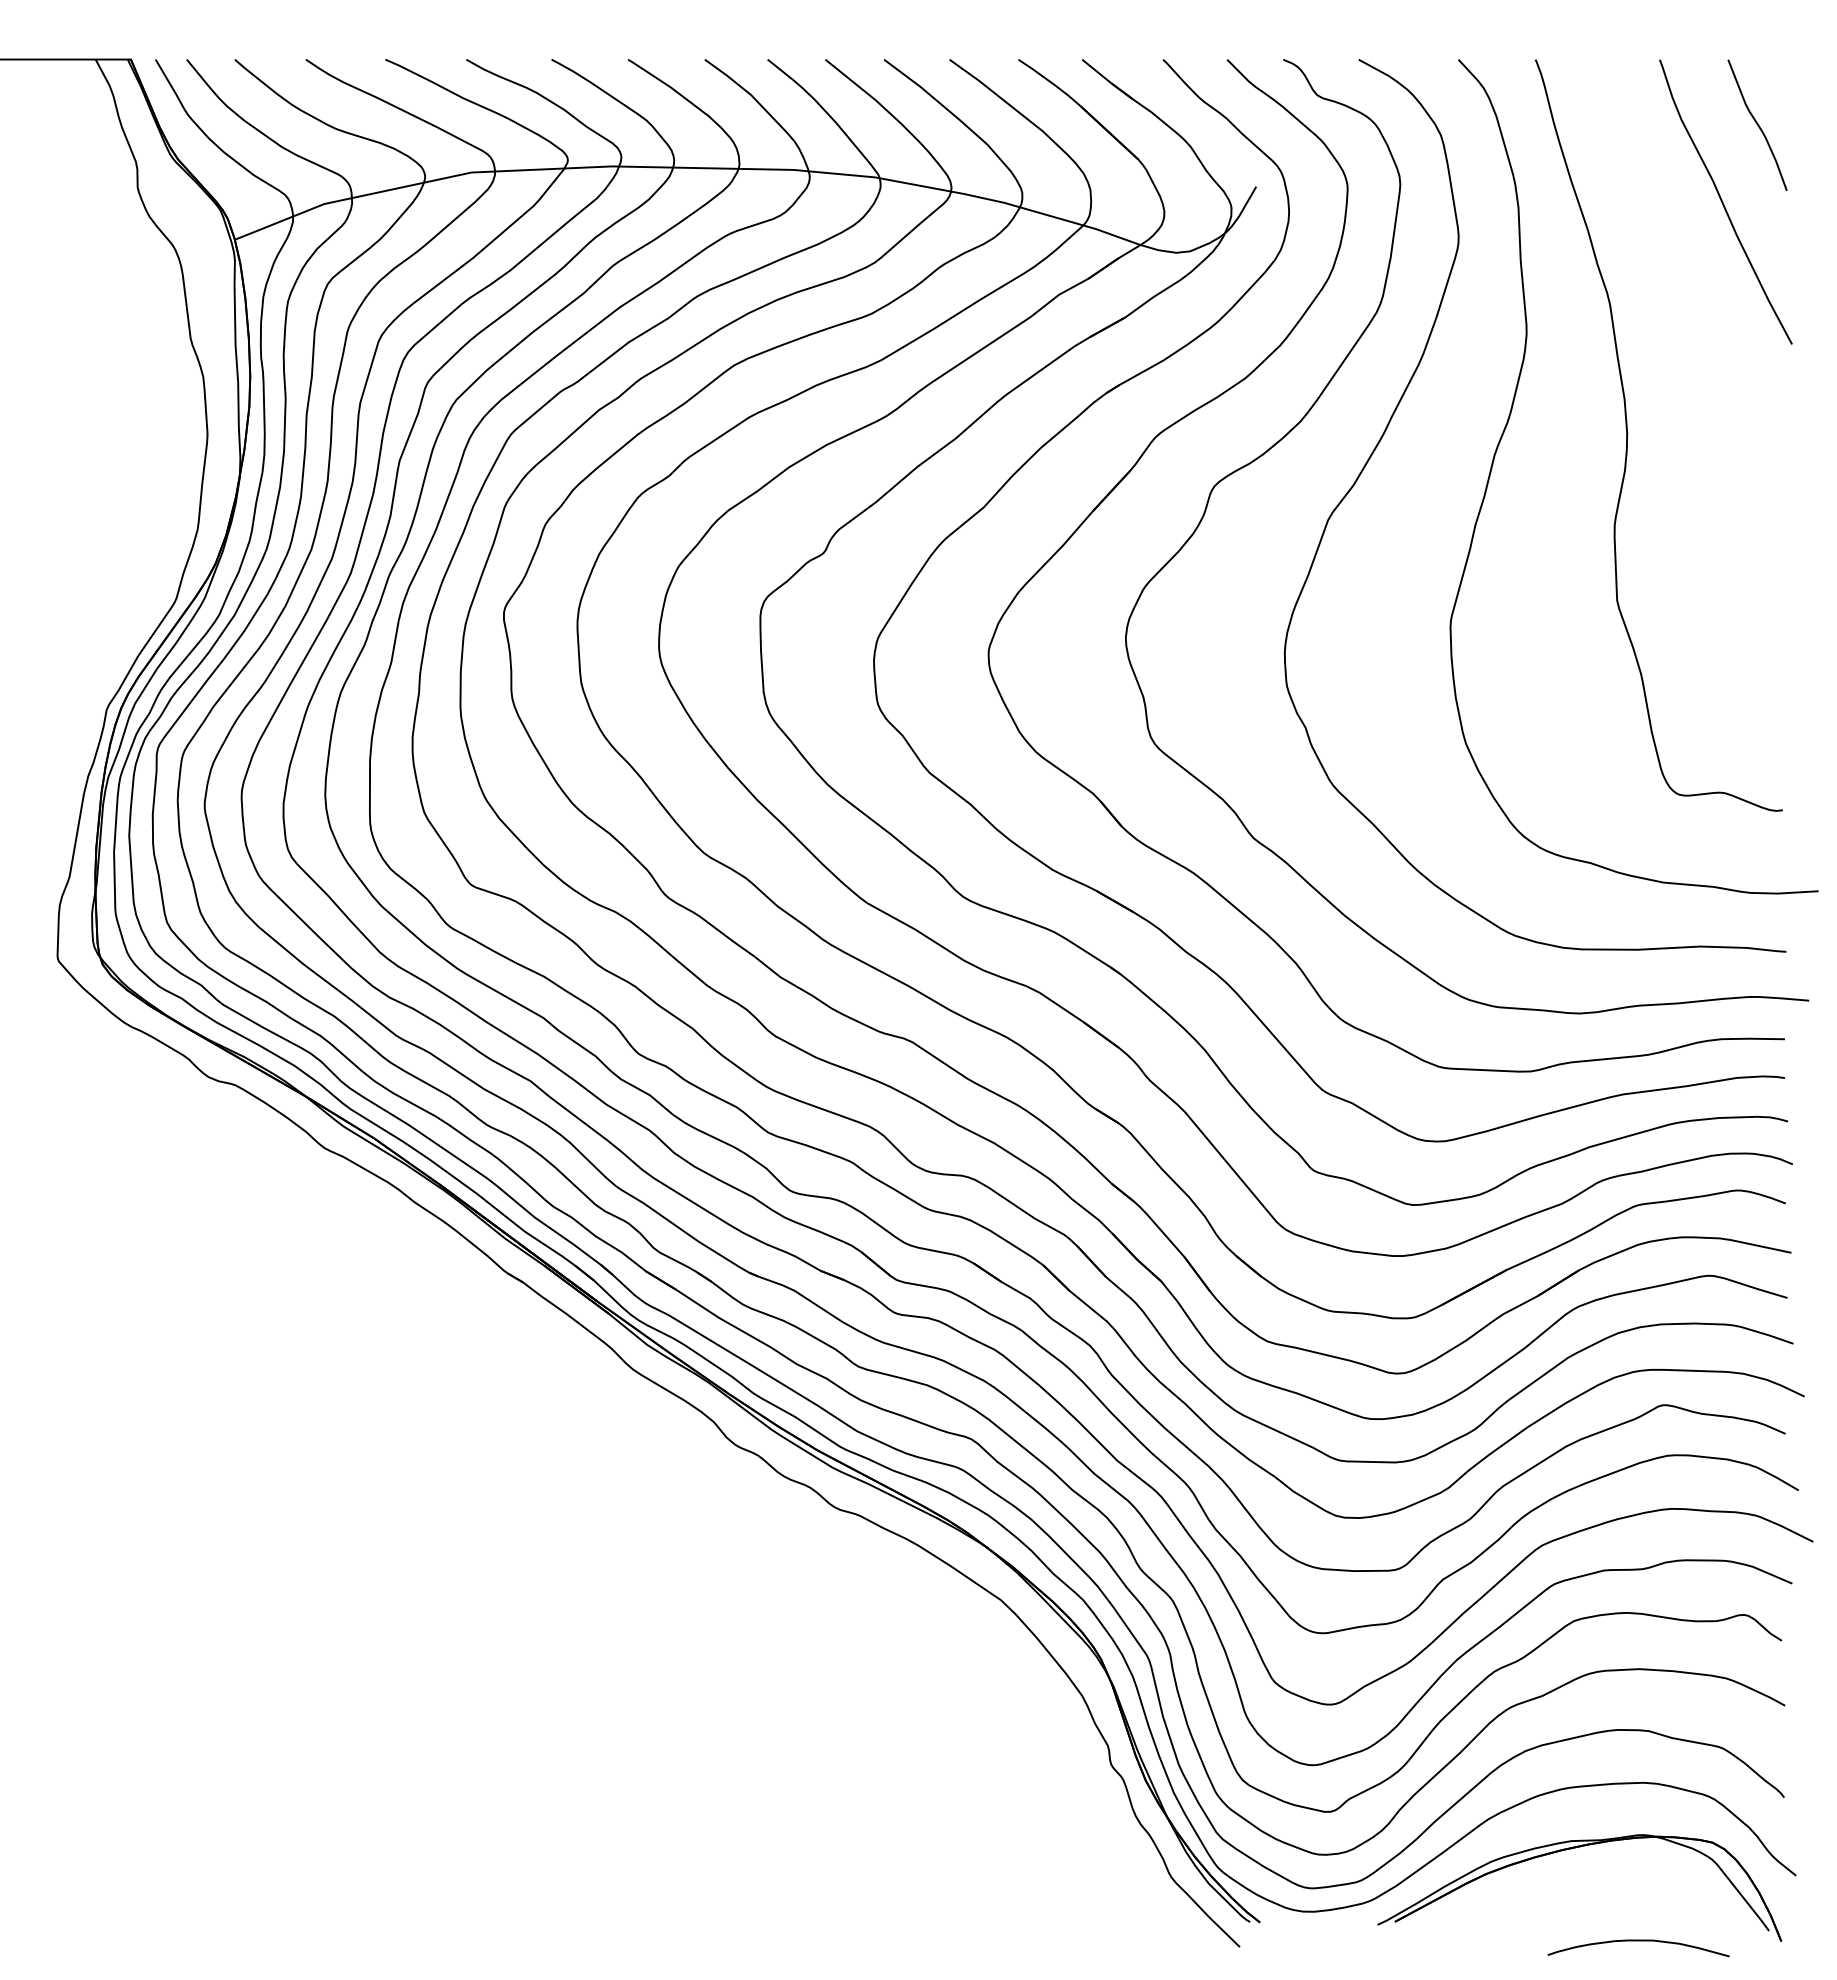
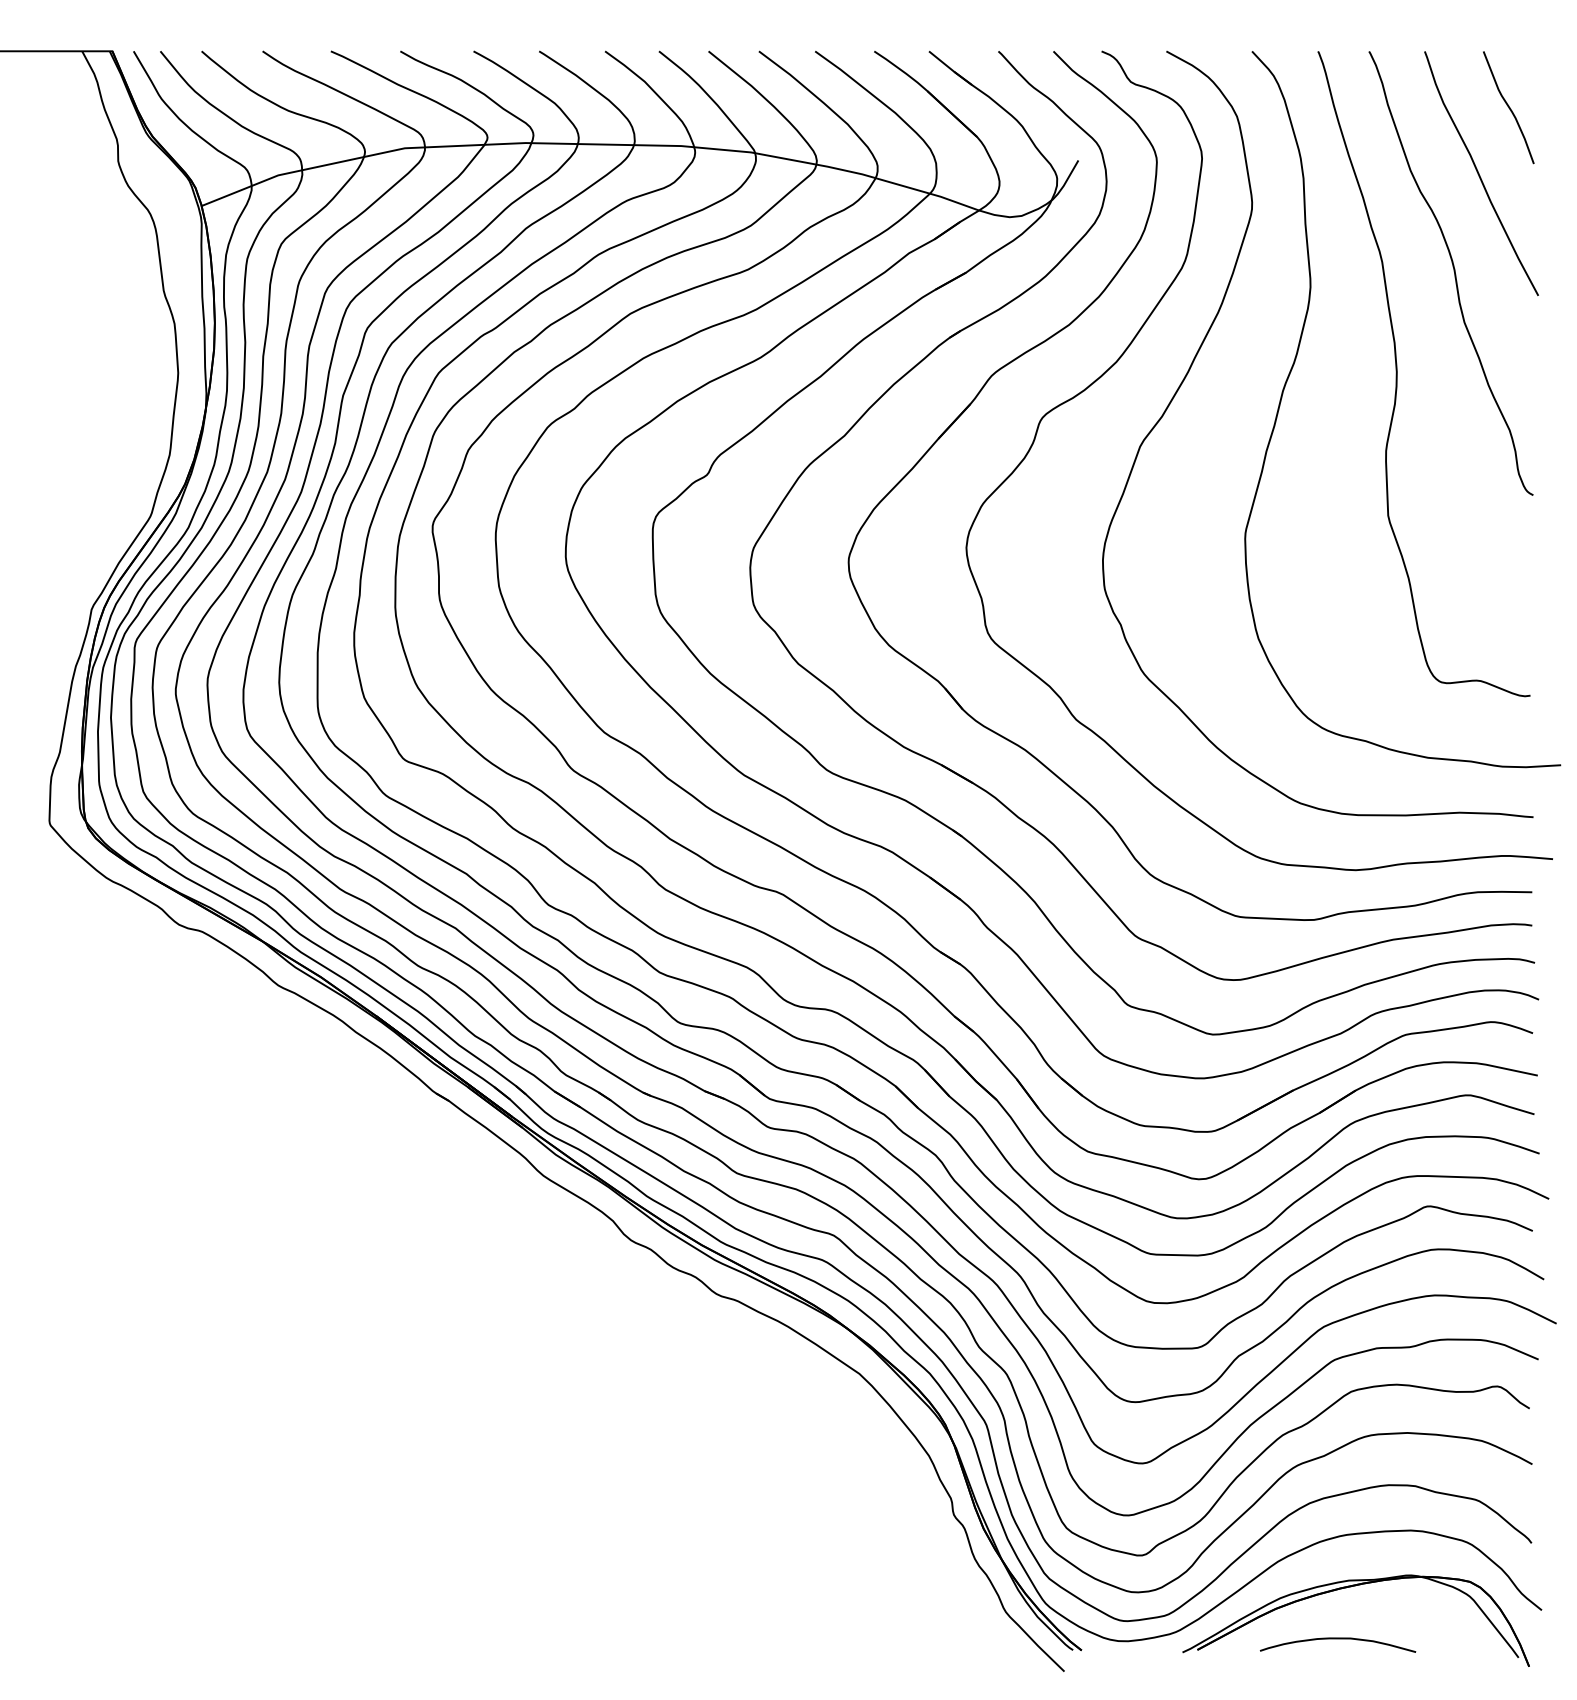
curve: (1693, 316) -> (1453, 271), added
curve: (1638, 1941) -> (1337, 1639), moved

